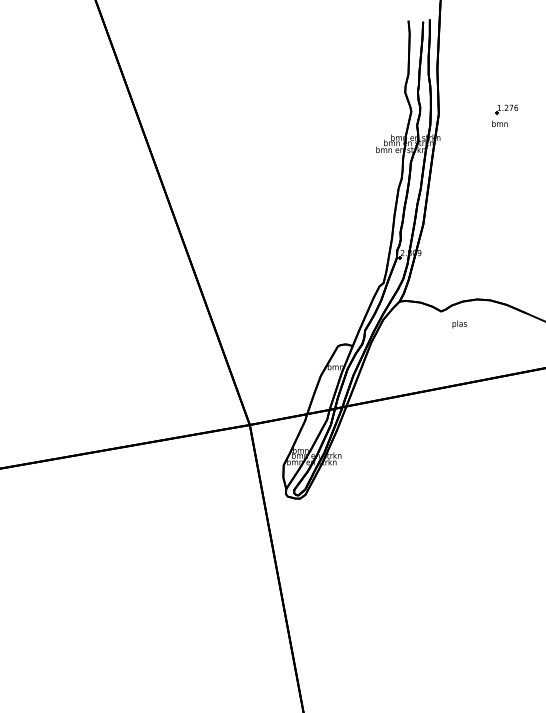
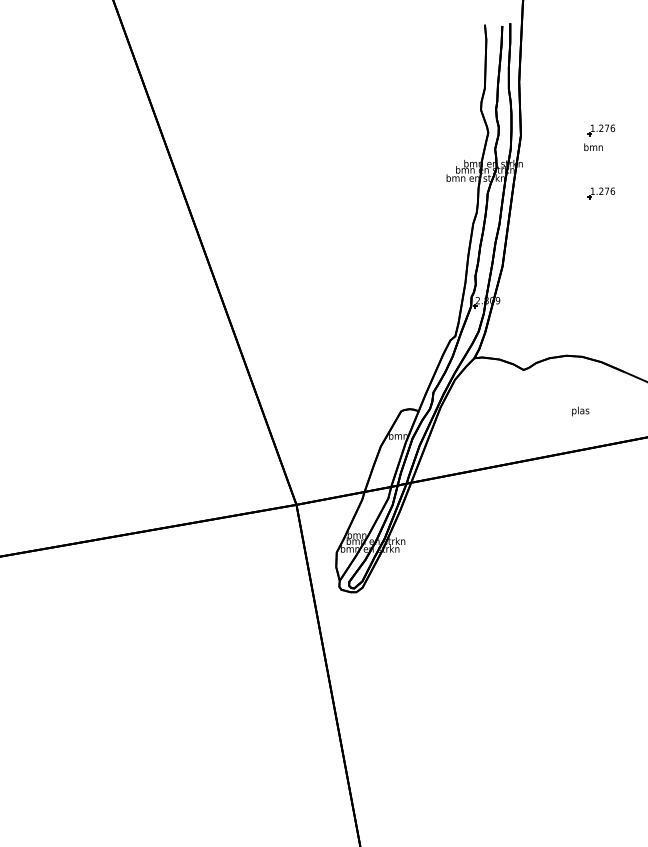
part: (506, 162) -> (601, 193), added
text: (459, 324) -> (580, 411), moved

